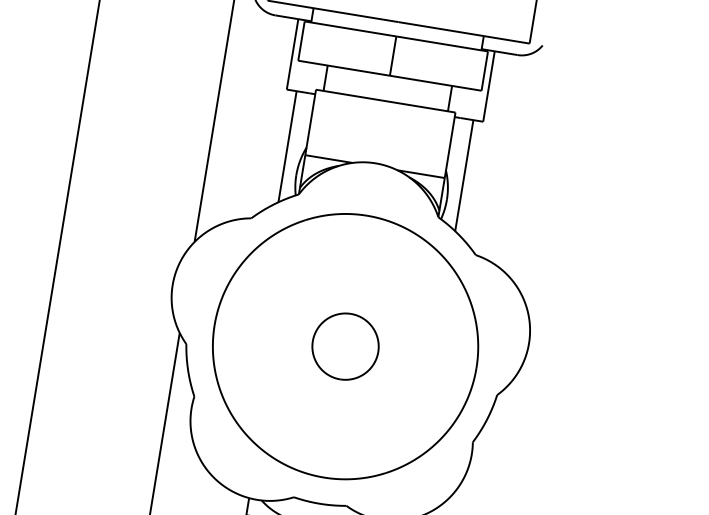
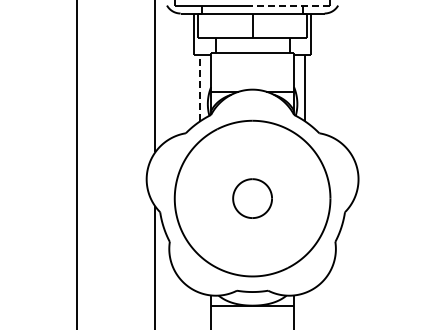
line: (464, 32) -> (291, 5), solid -> dashed
line: (288, 145) -> (200, 87), solid -> dashed

